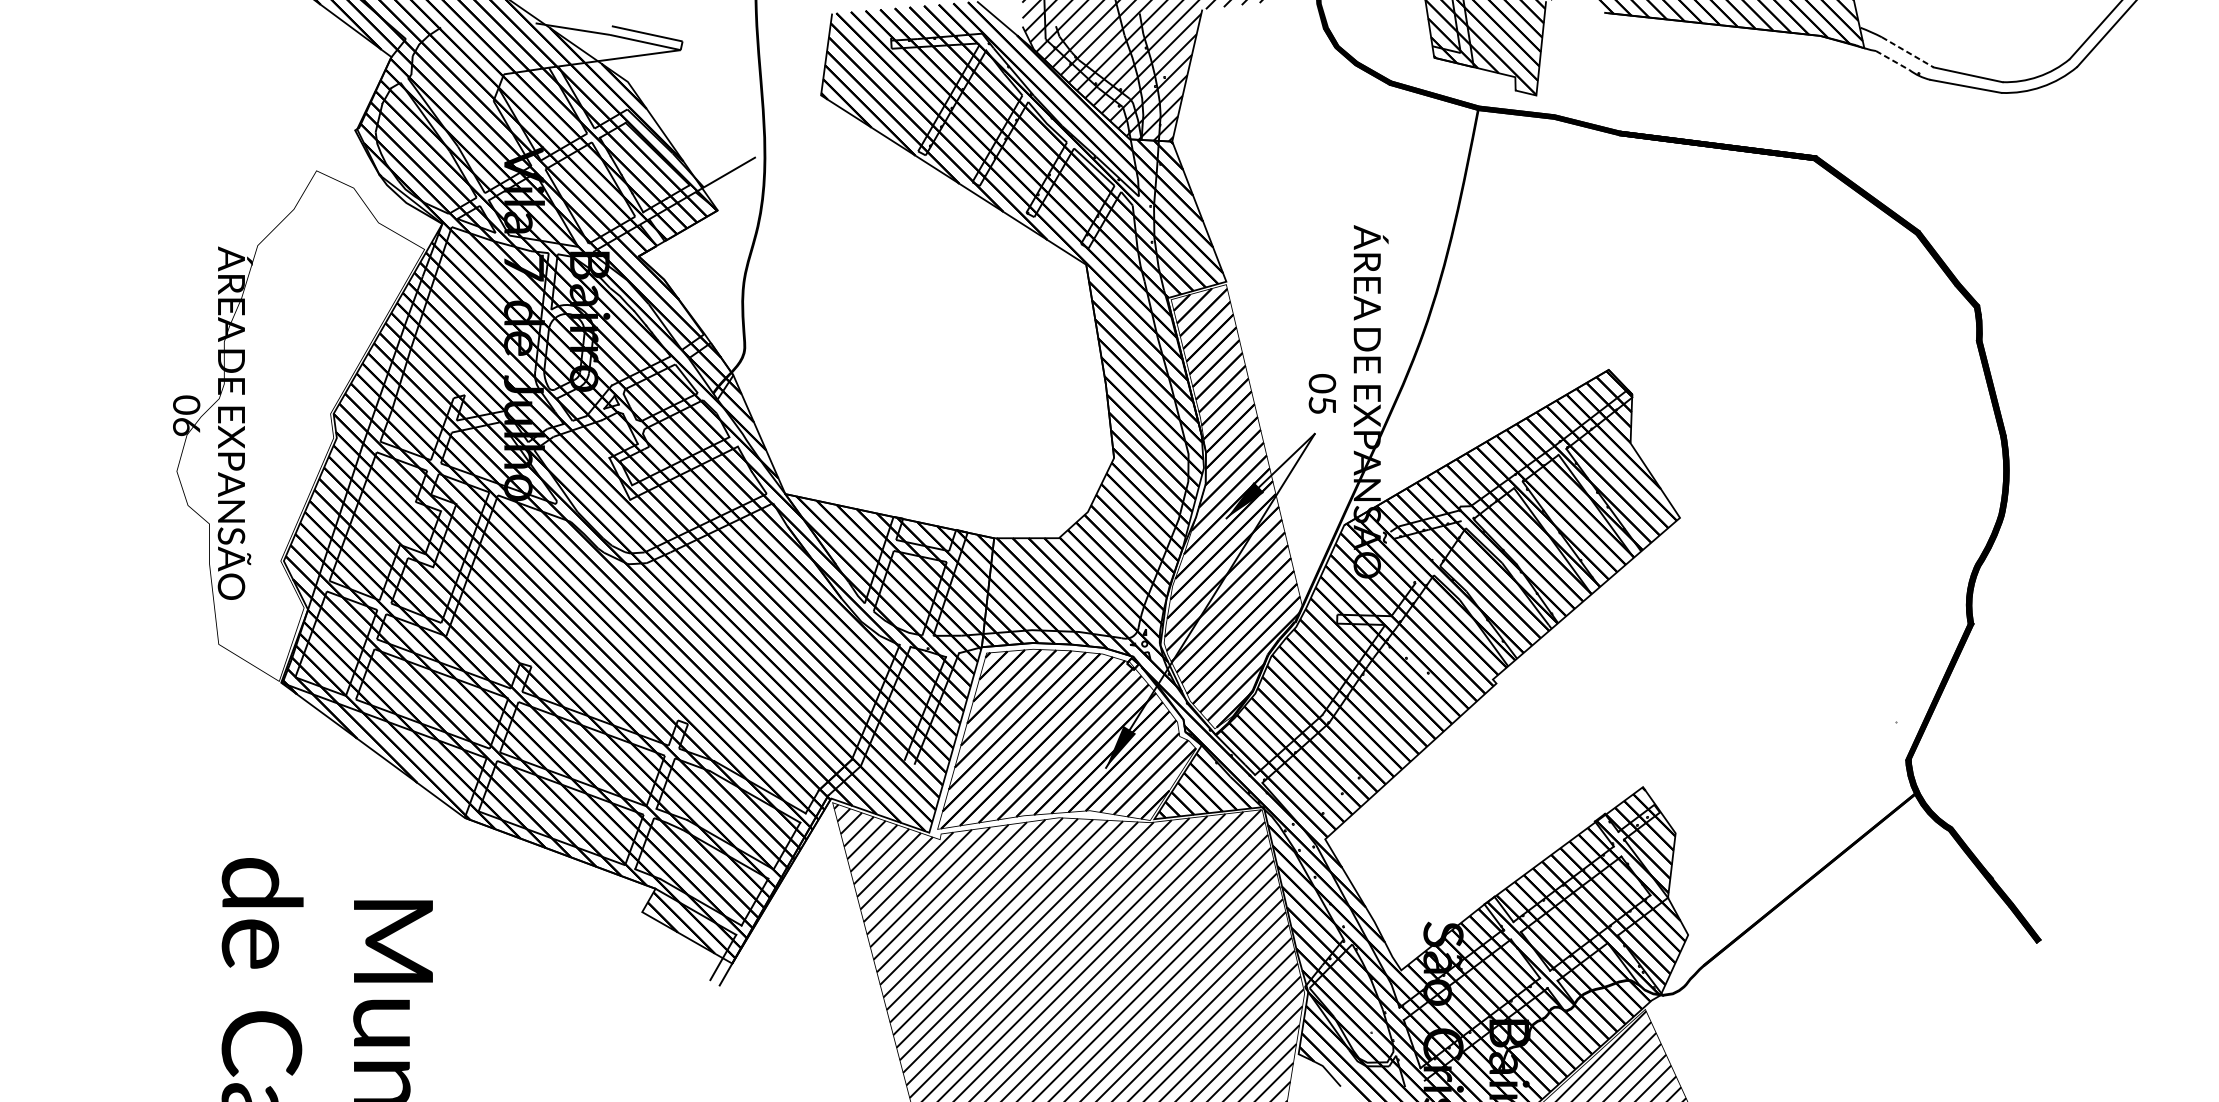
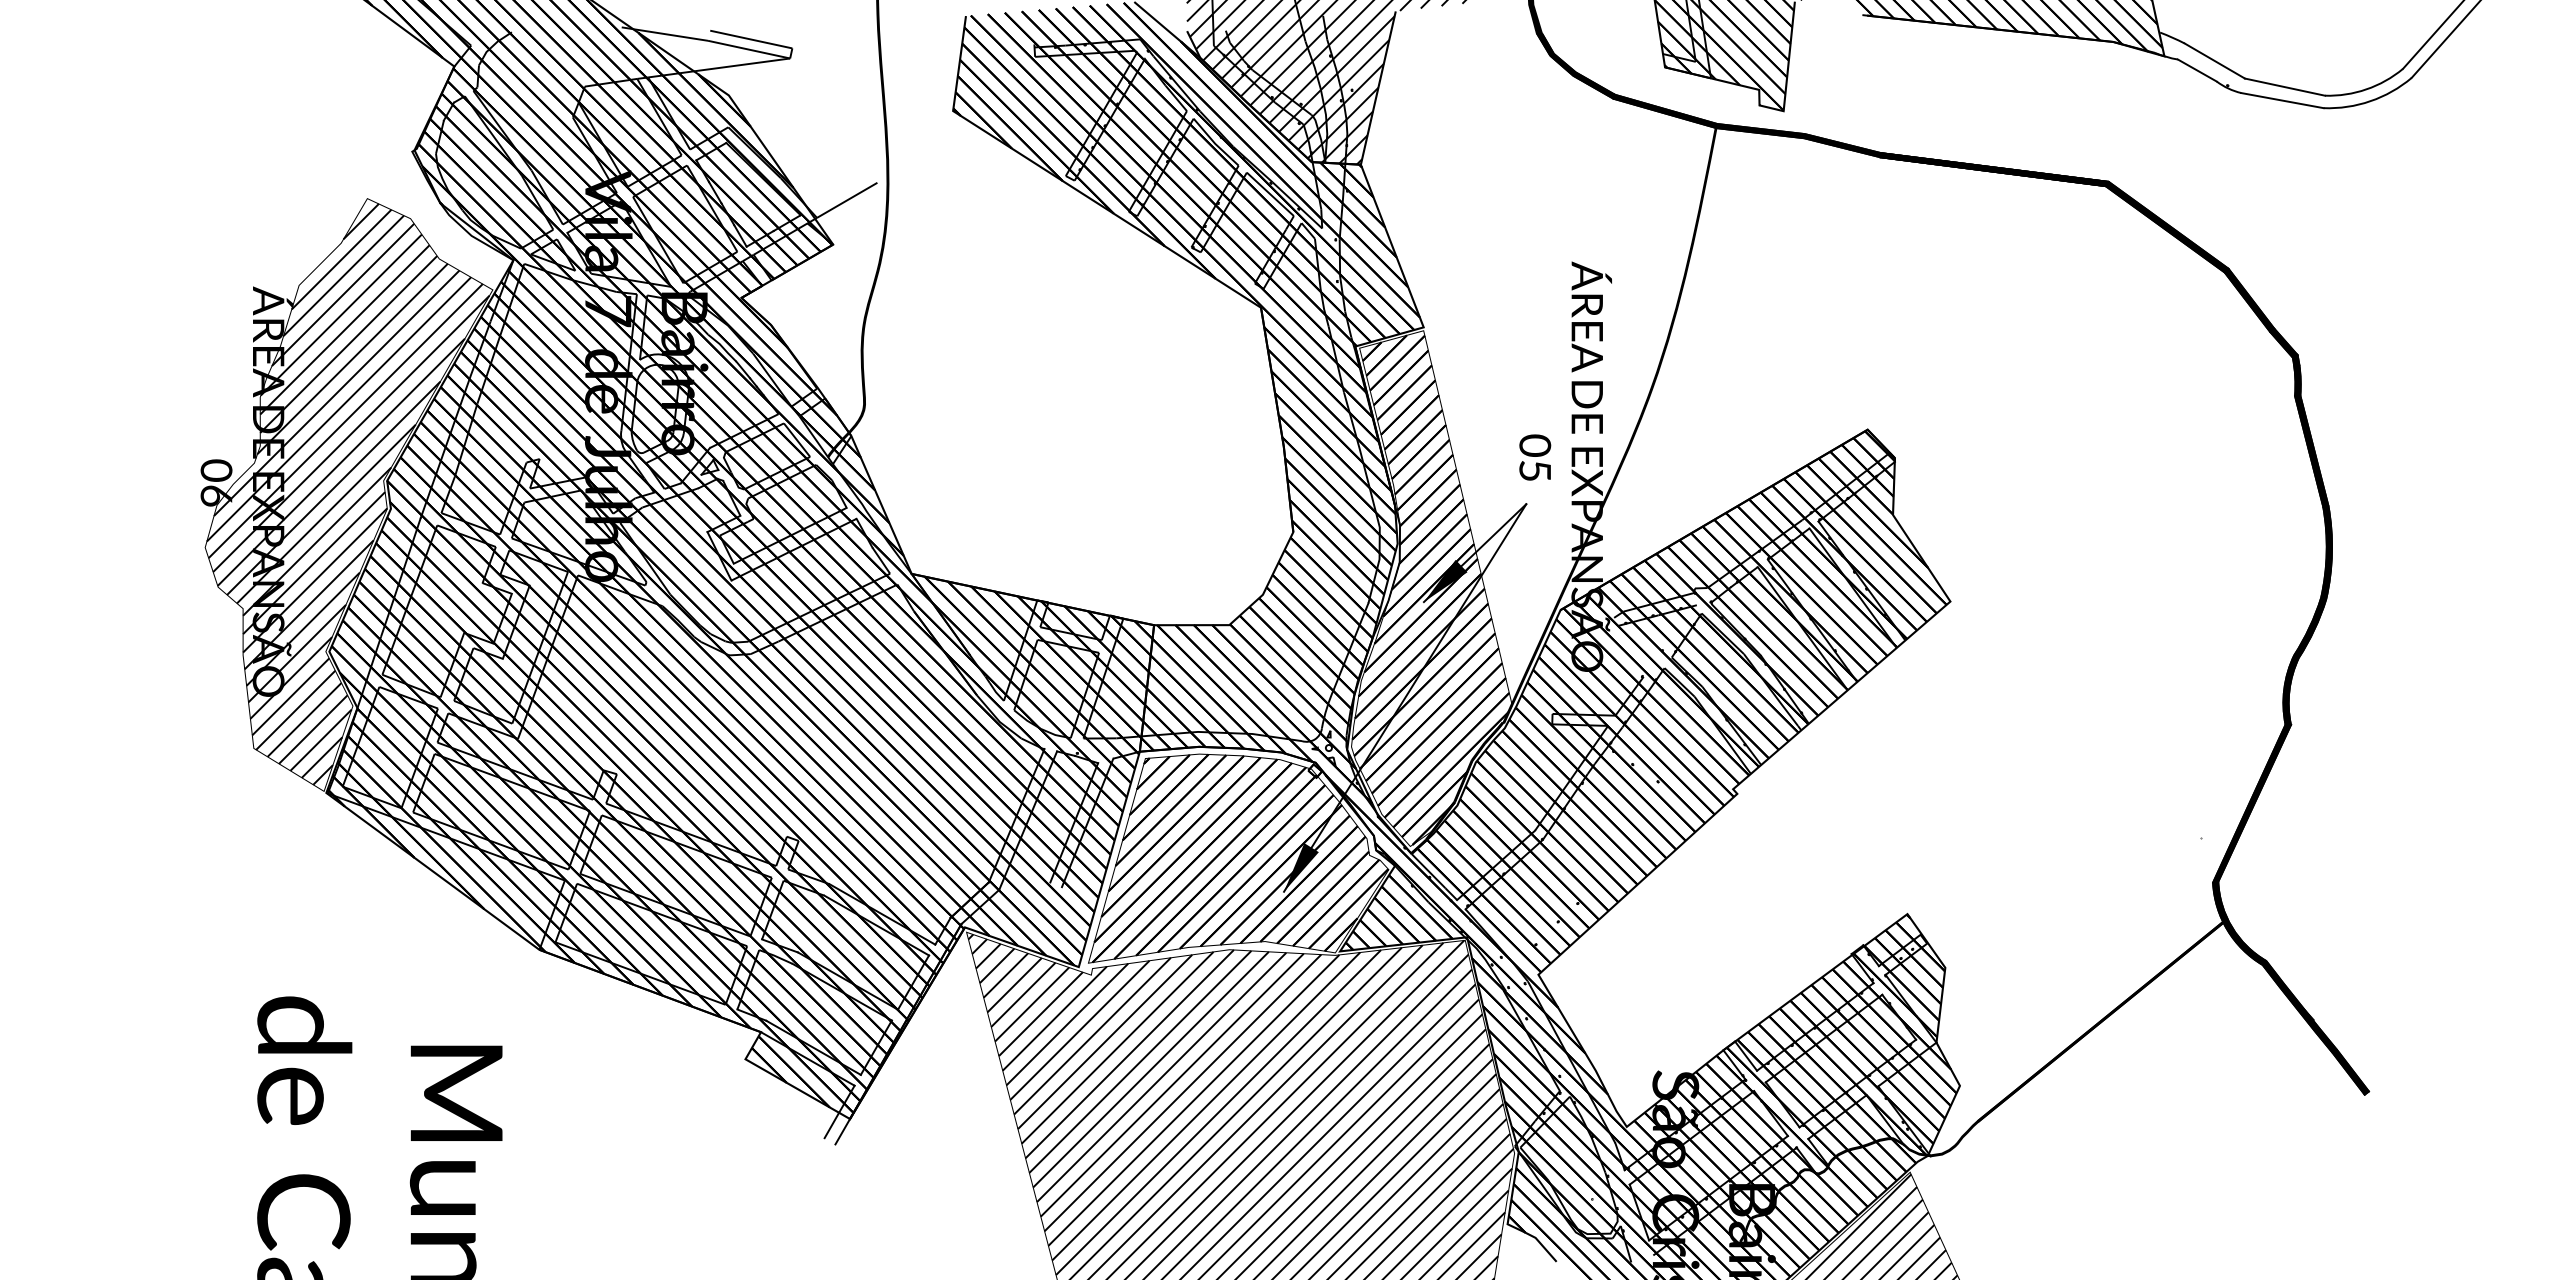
line: (1907, 52) -> (2214, 61), dashed -> solid
line: (1892, 60) -> (2197, 70), dashed -> solid
hatch: (299, 424) -> (347, 493), added

